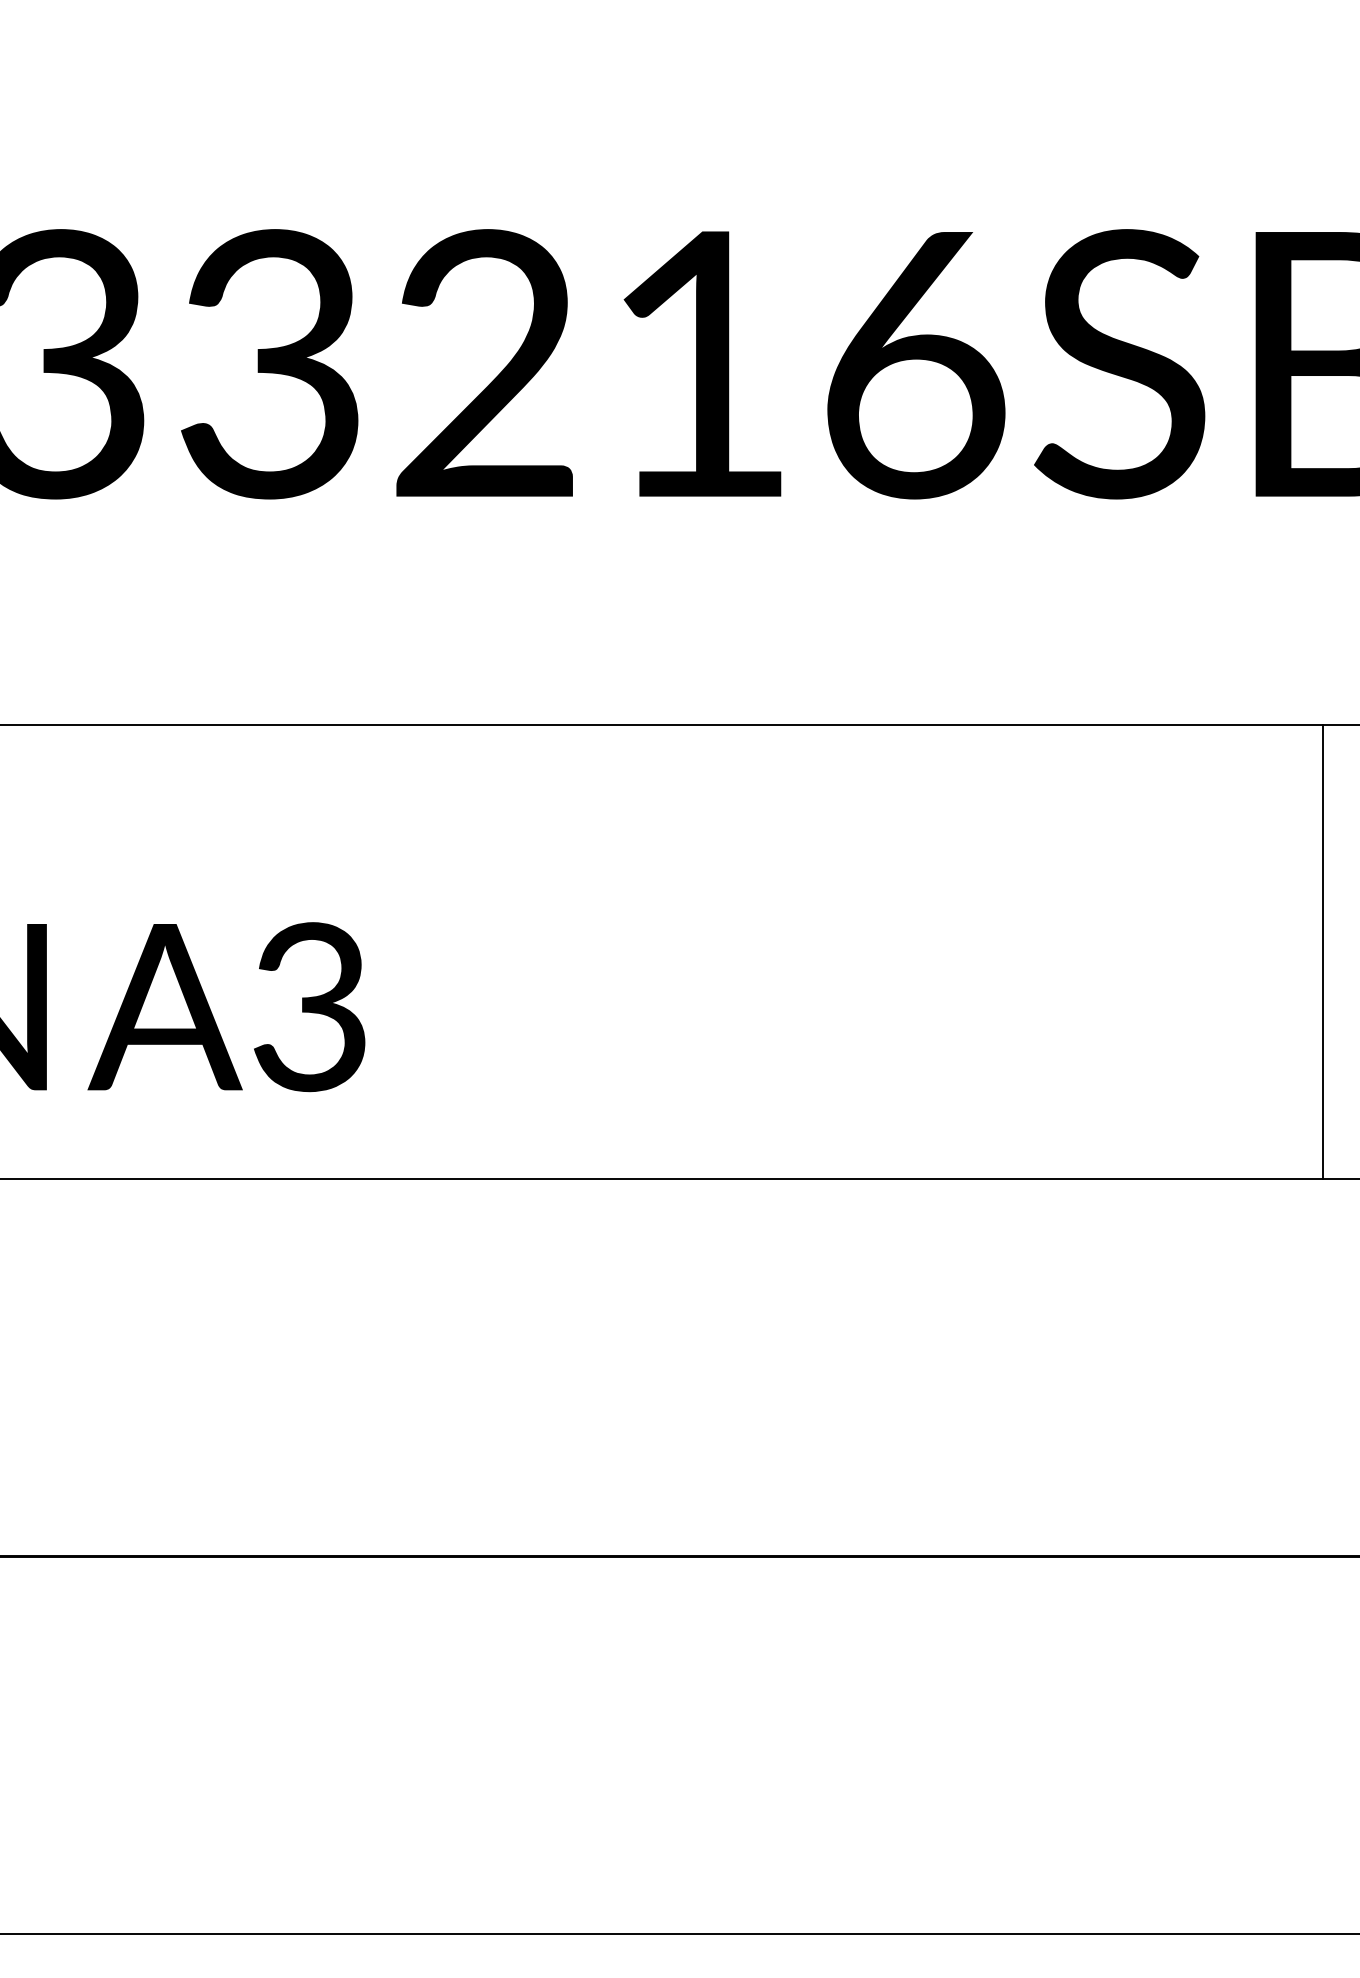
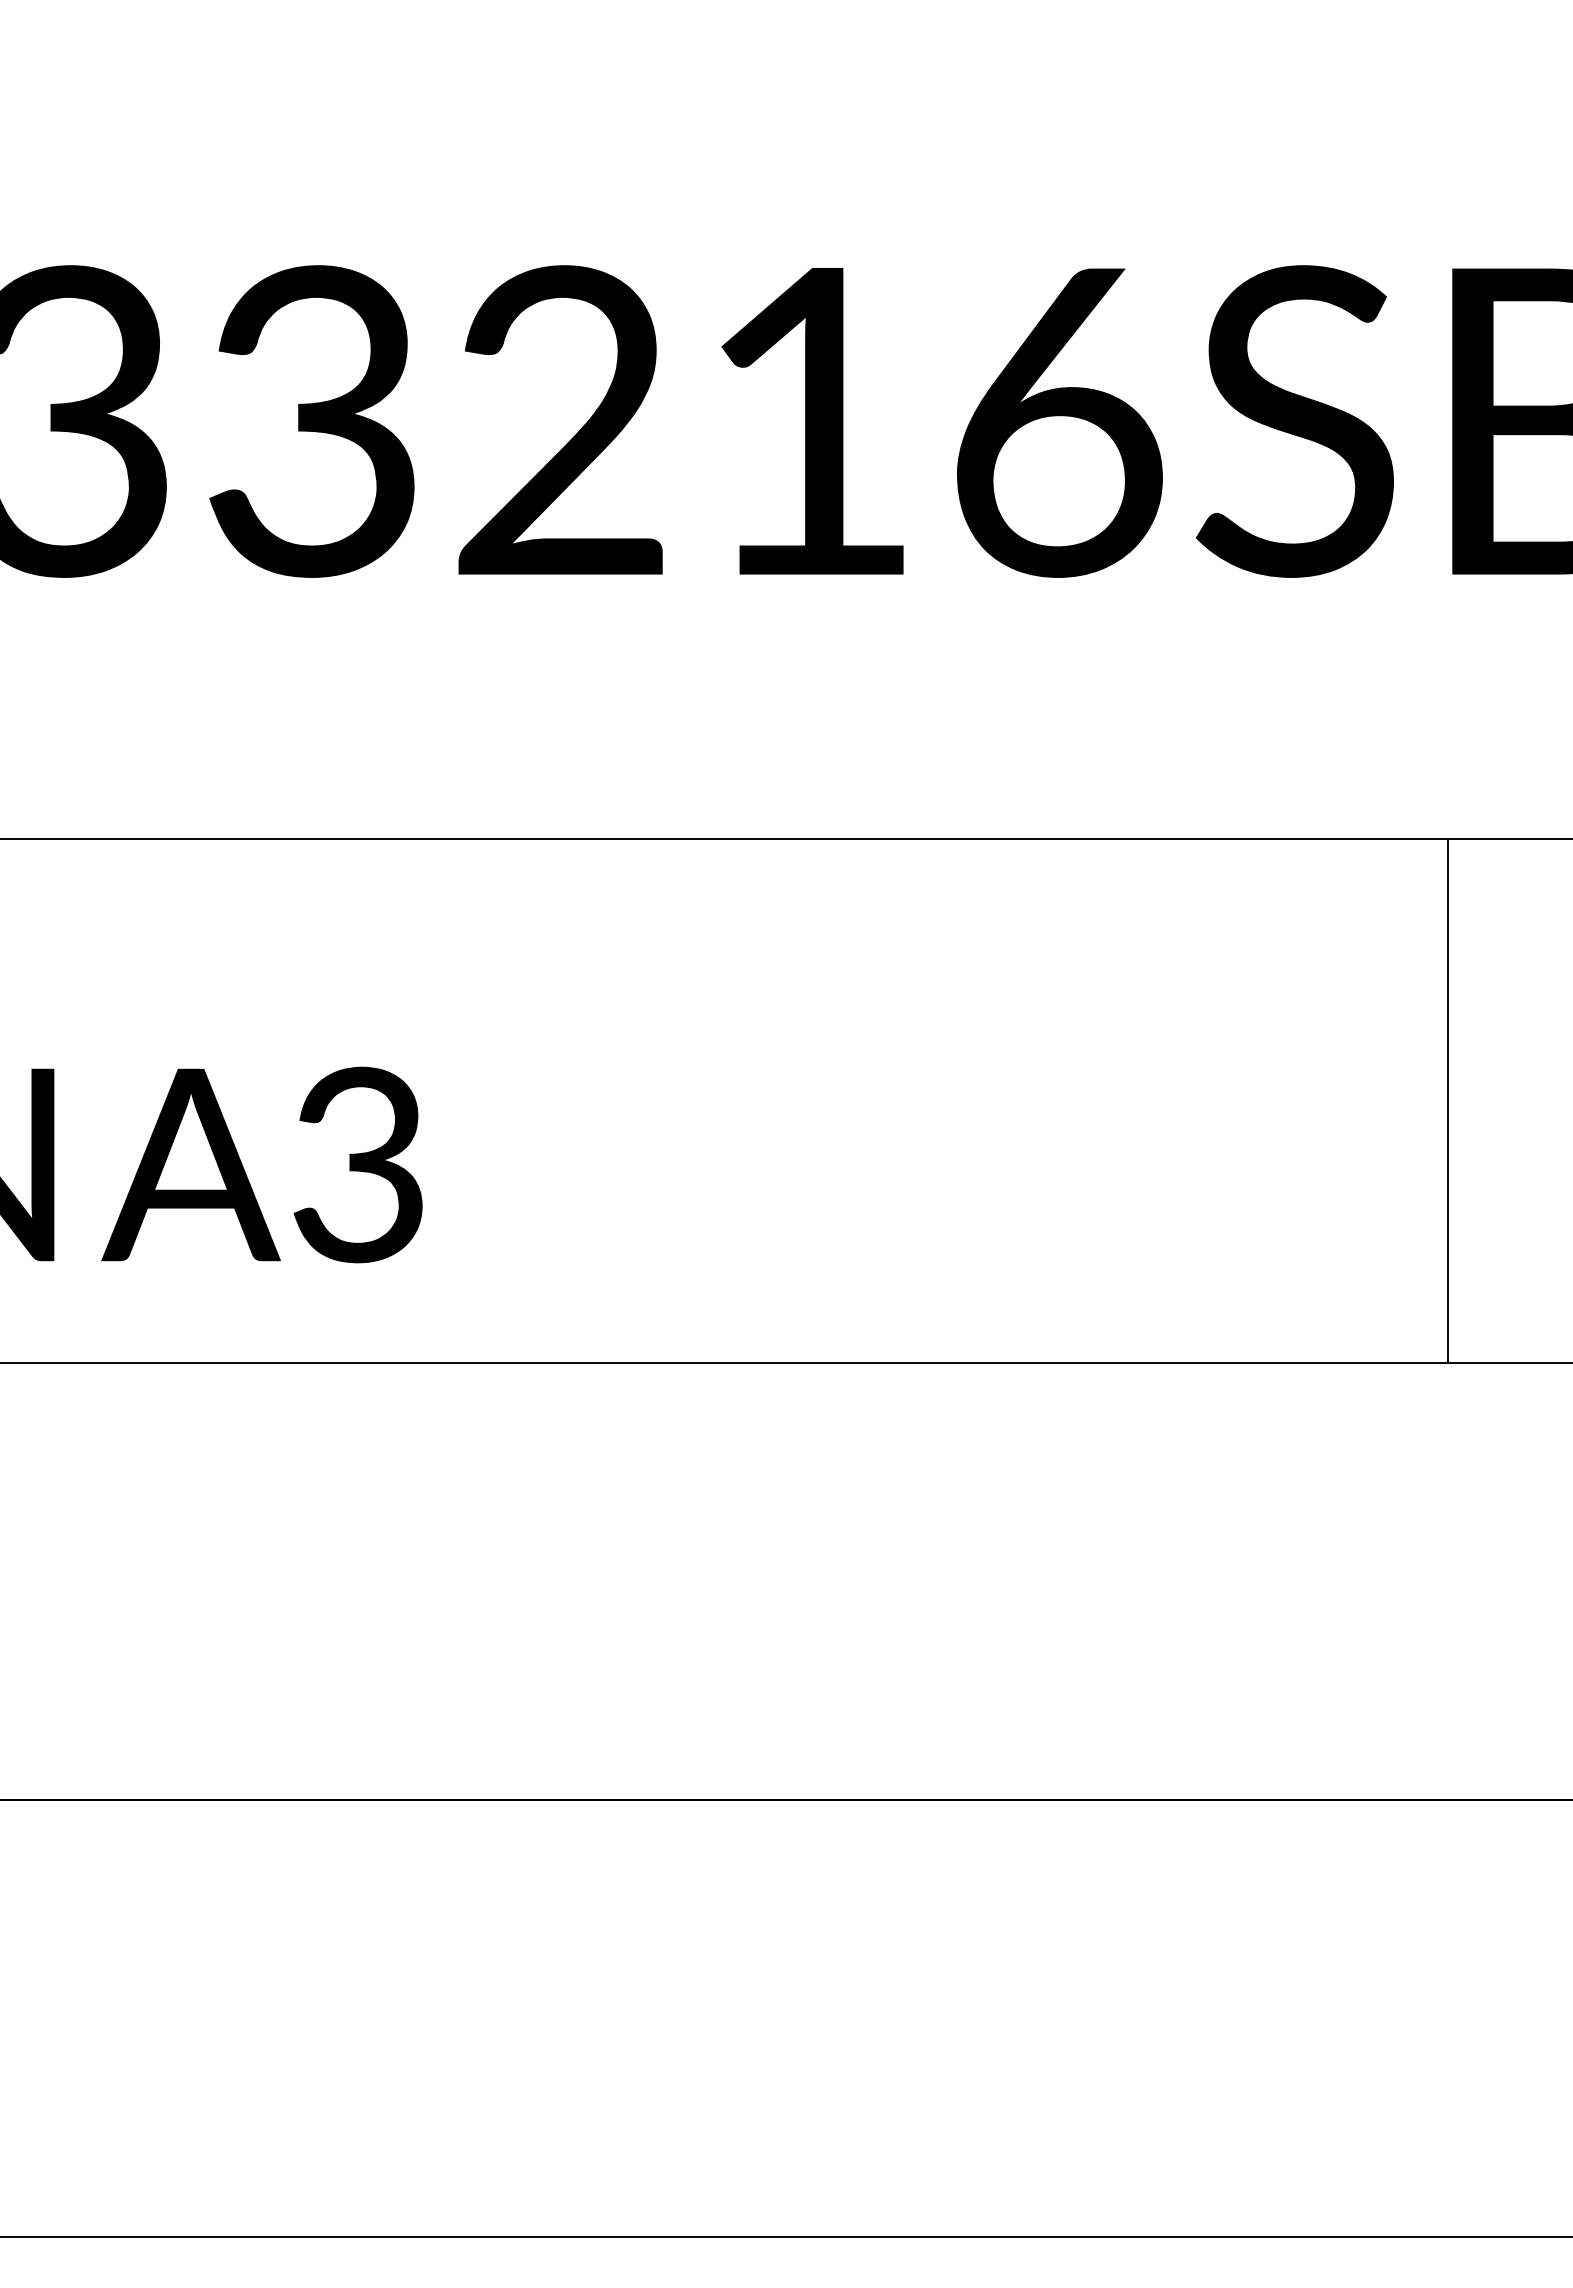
line: (1323, 951) -> (1448, 1100), moved

